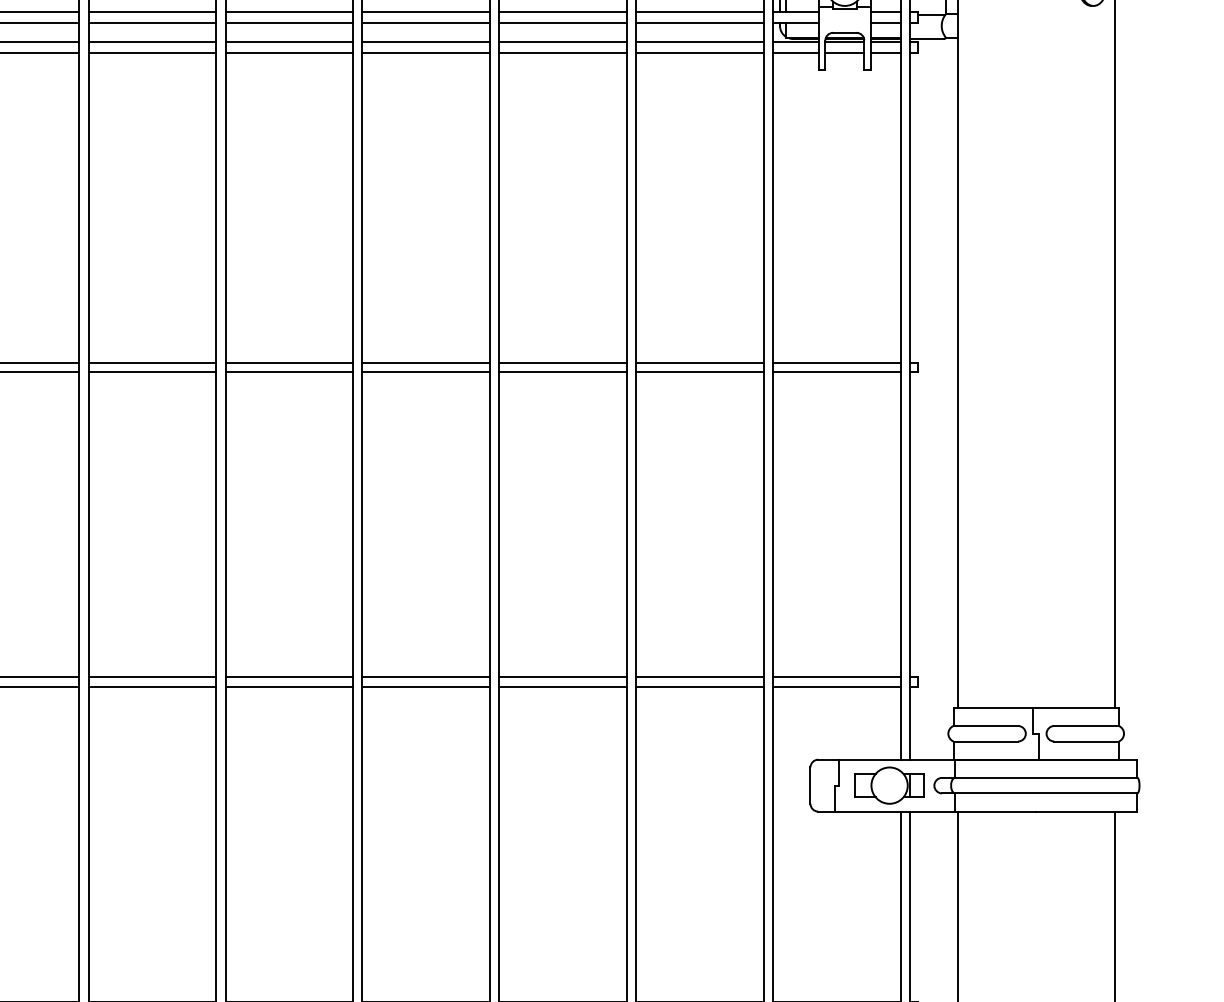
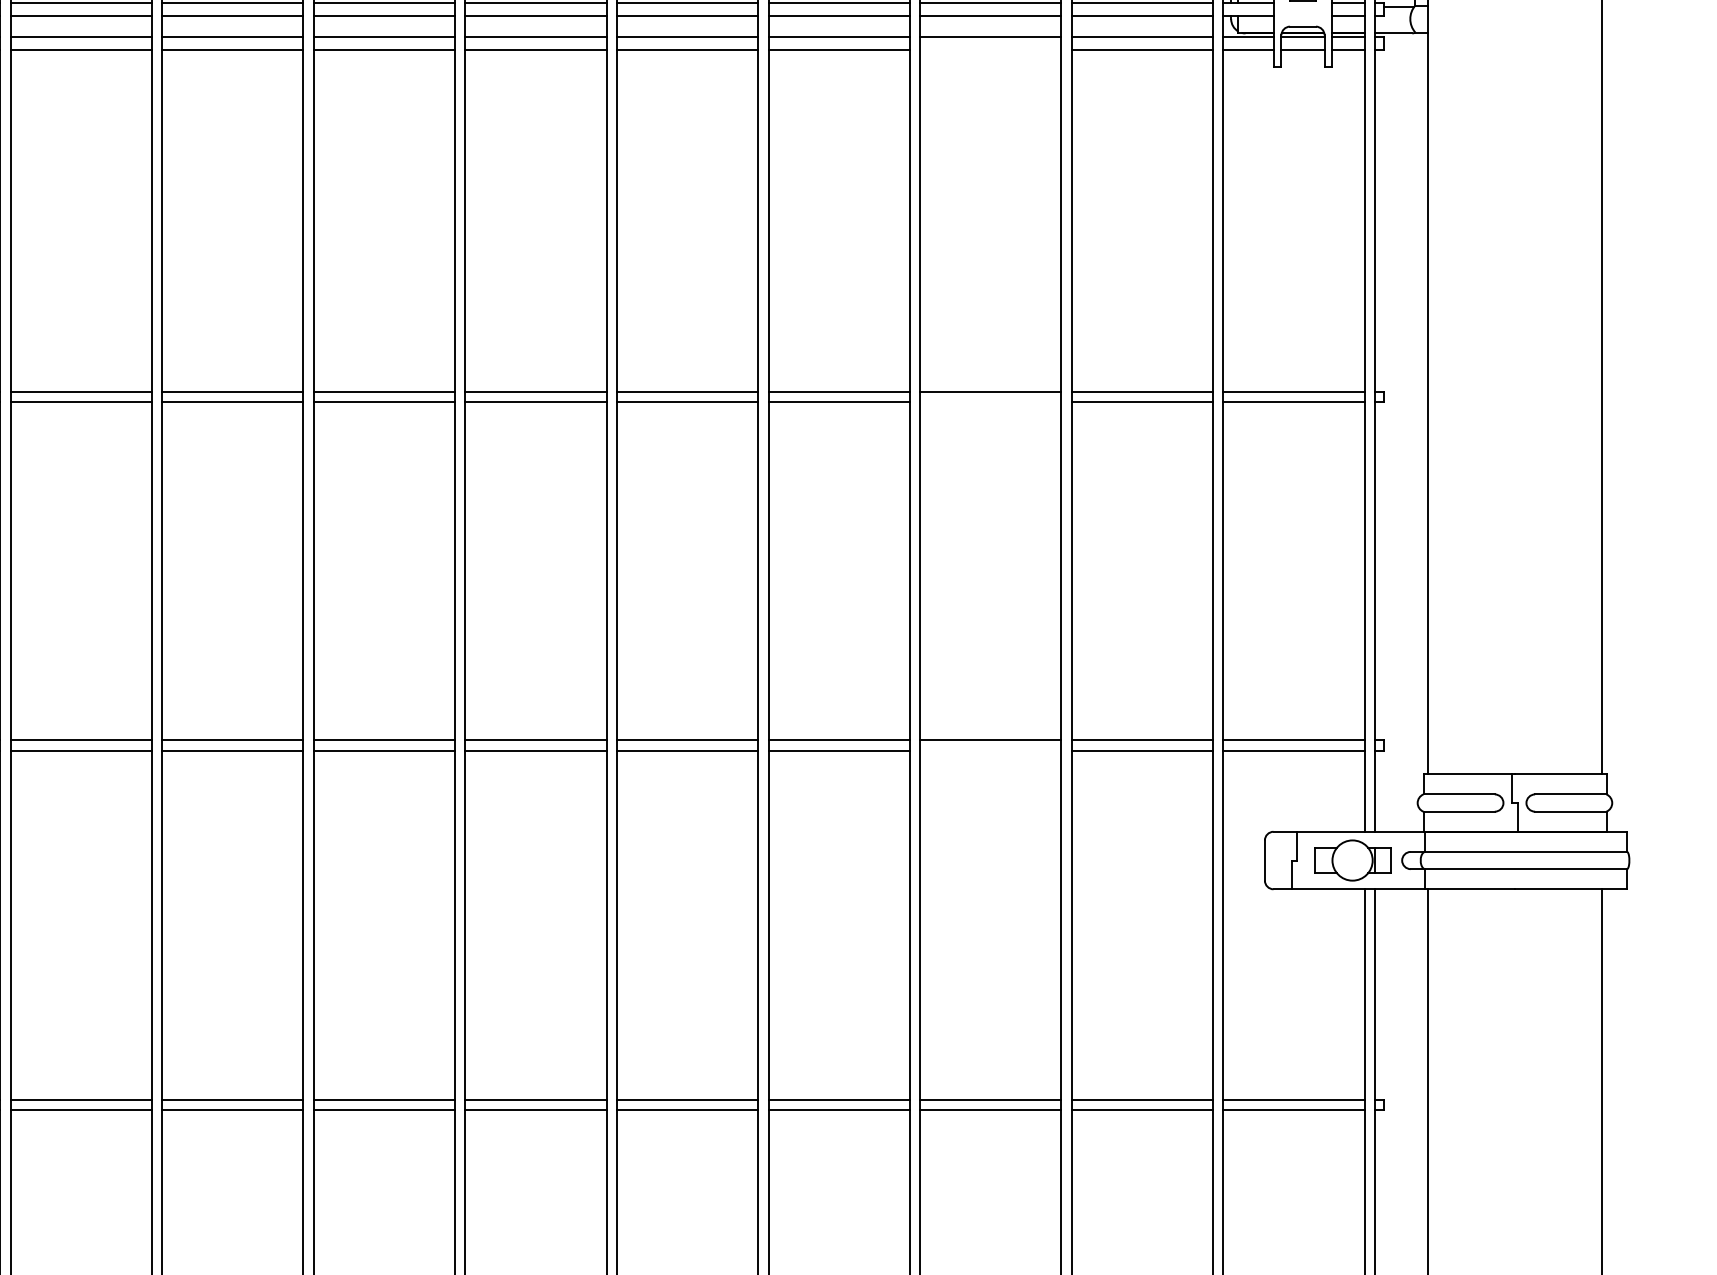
line: (562, 53) -> (990, 49), removed
line: (562, 372) -> (990, 402), removed
line: (562, 686) -> (990, 750), removed

